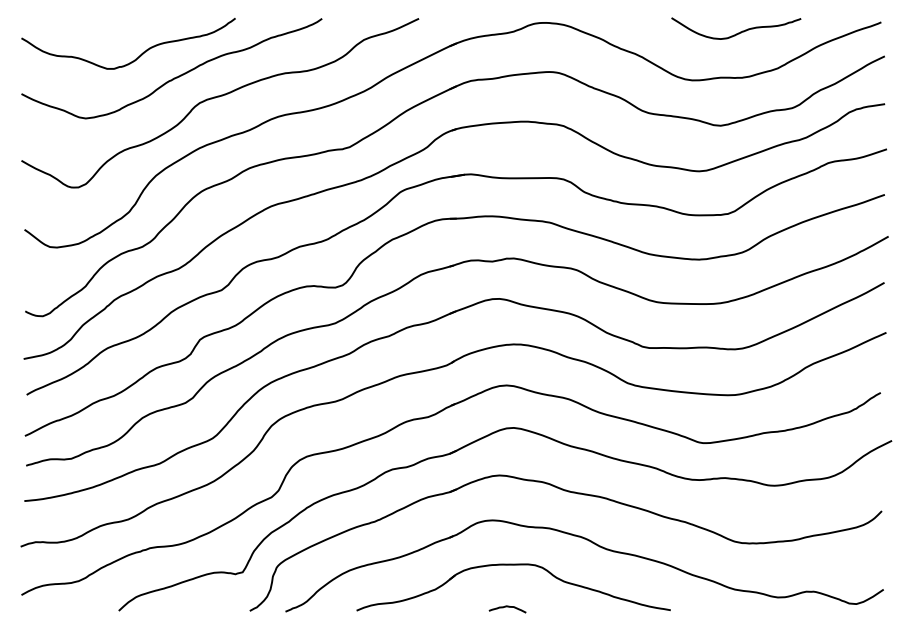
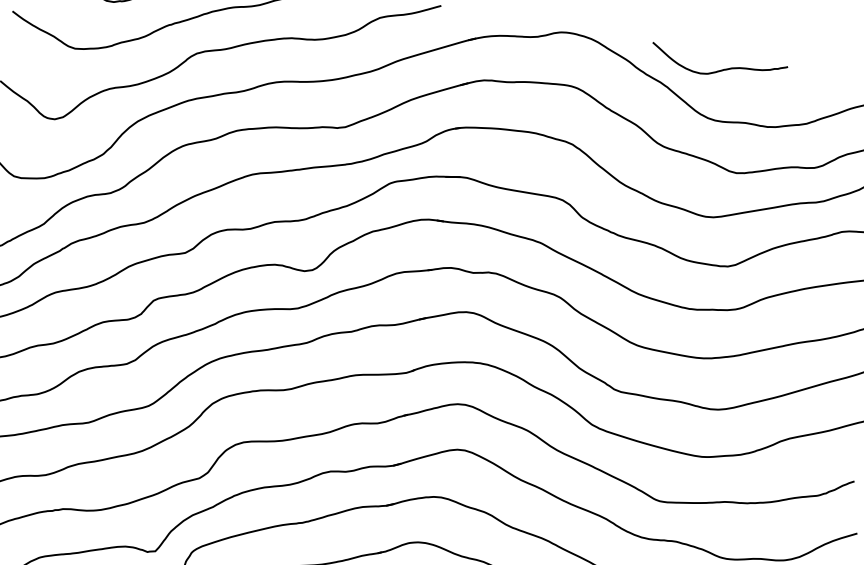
curve: (738, 32) -> (720, 69), moved

